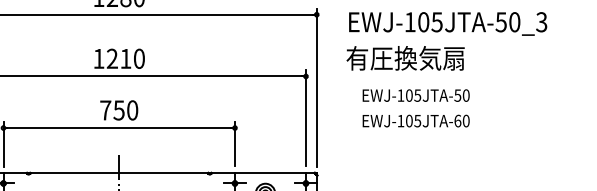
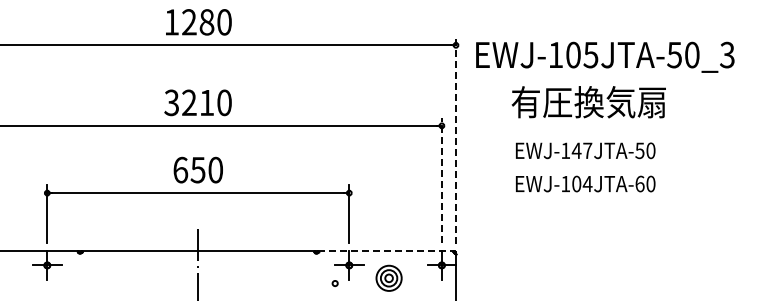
text: (448, 23) -> (605, 56), moved
text: (98, 58) -> (171, 102), 1210 -> 3210
text: (405, 58) -> (588, 102), moved
line: (316, 87) -> (455, 140), solid -> dashed
text: (413, 95) -> (581, 150), EWJ-105JTA-50 -> EWJ-147JTA-50
text: (105, 109) -> (180, 169), 750 -> 650
line: (305, 118) -> (441, 180), solid -> dashed
text: (417, 121) -> (587, 184), EWJ-105JTA-60 -> EWJ-104JTA-60
line: (264, 172) -> (387, 251), solid -> dashed

